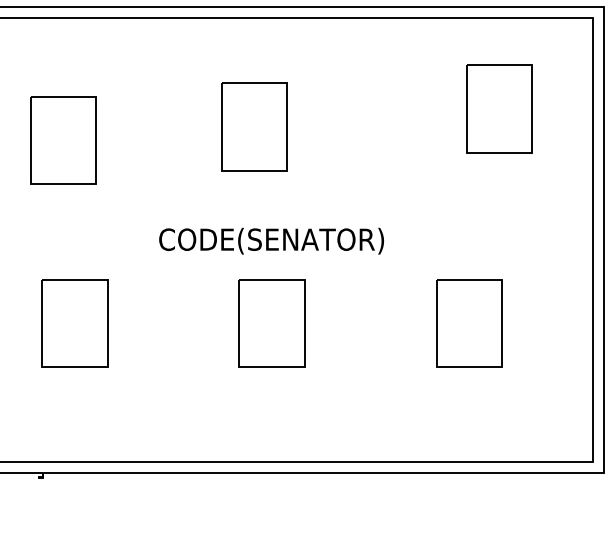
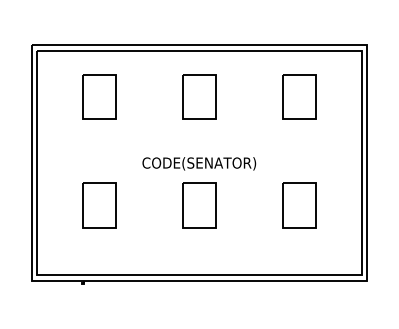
part: (499, 107) -> (299, 96), moved
part: (254, 125) -> (199, 96), moved
part: (62, 139) -> (99, 96), moved

